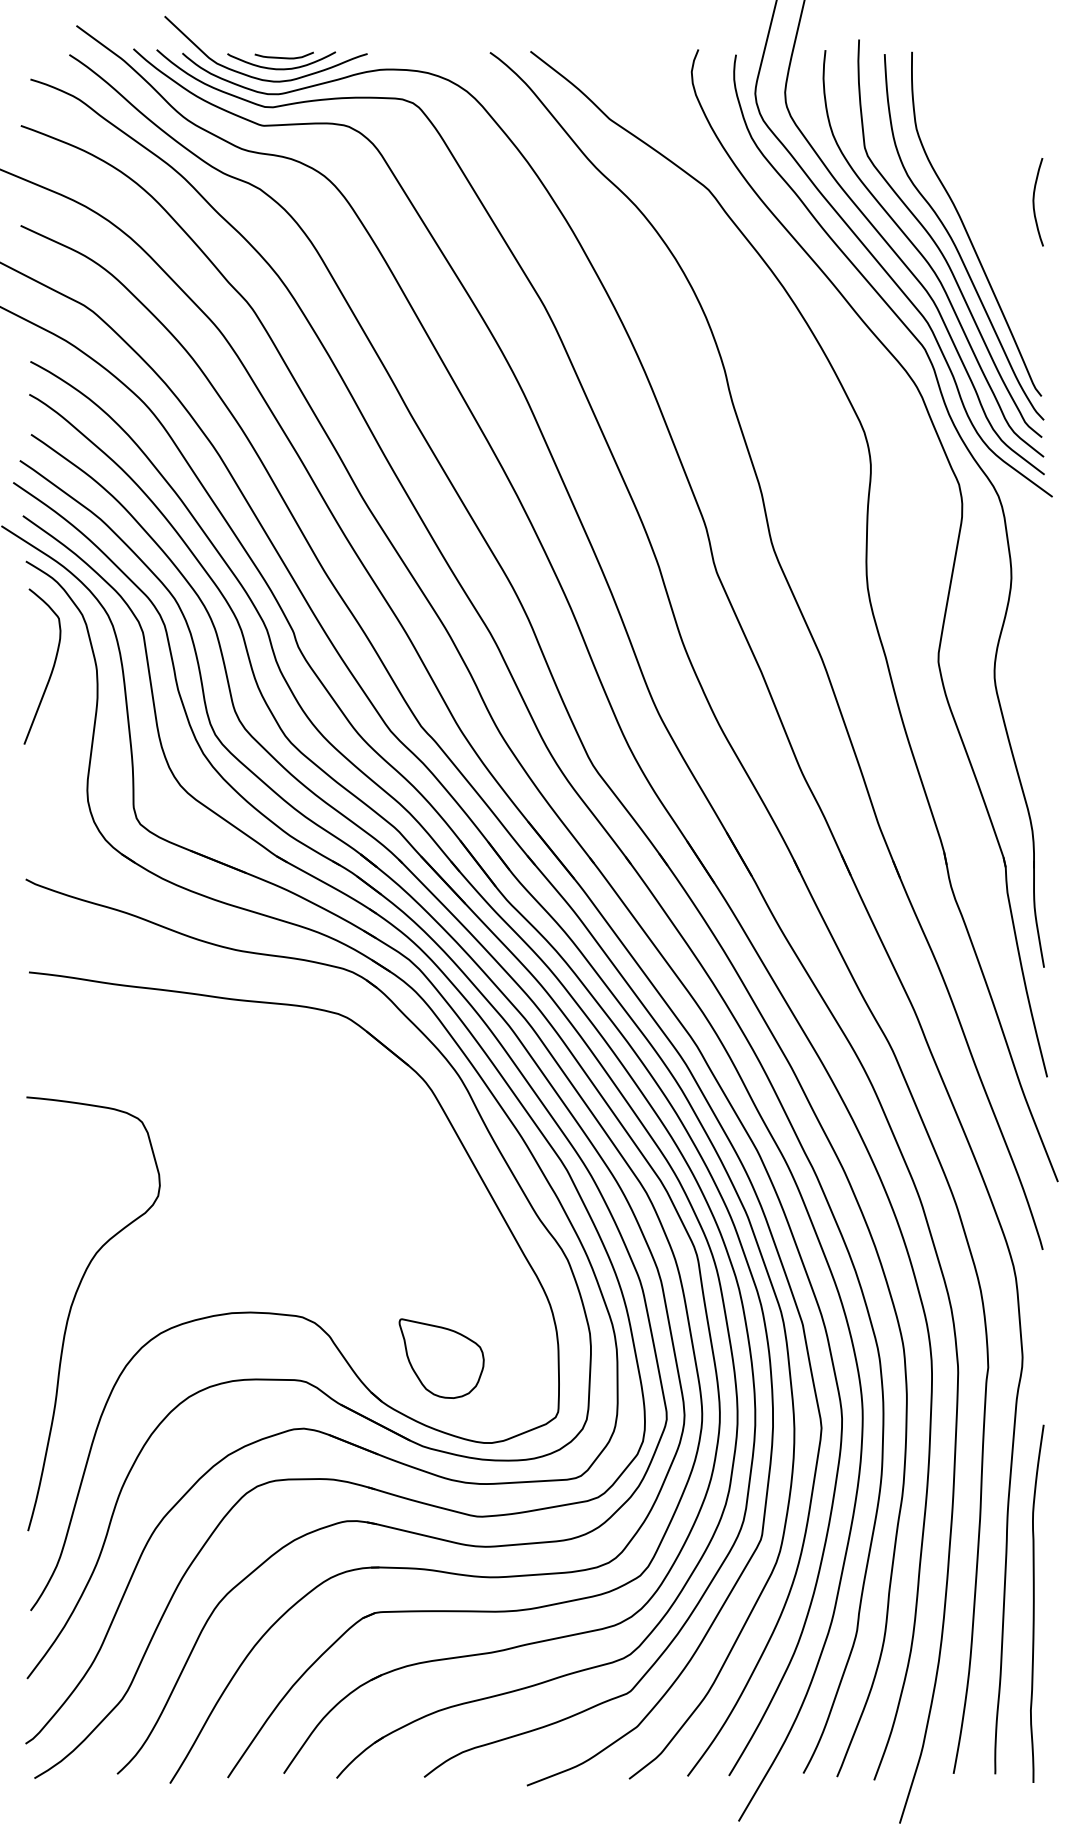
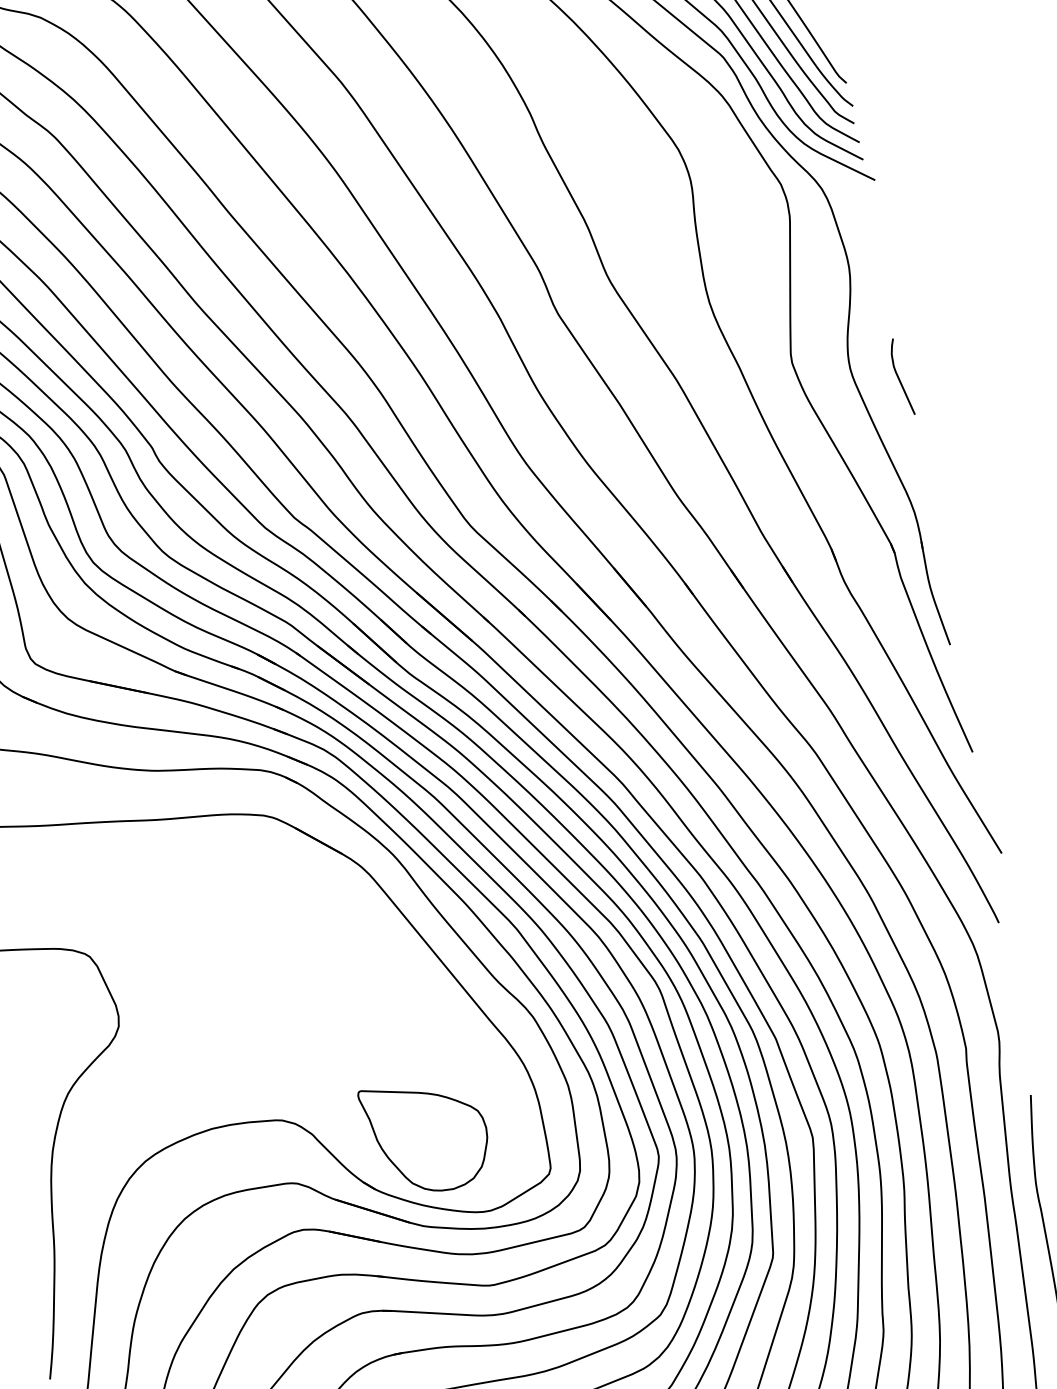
curve: (1041, 694) -> (899, 376), added
part: (441, 1358) -> (426, 1136), size x1.43

